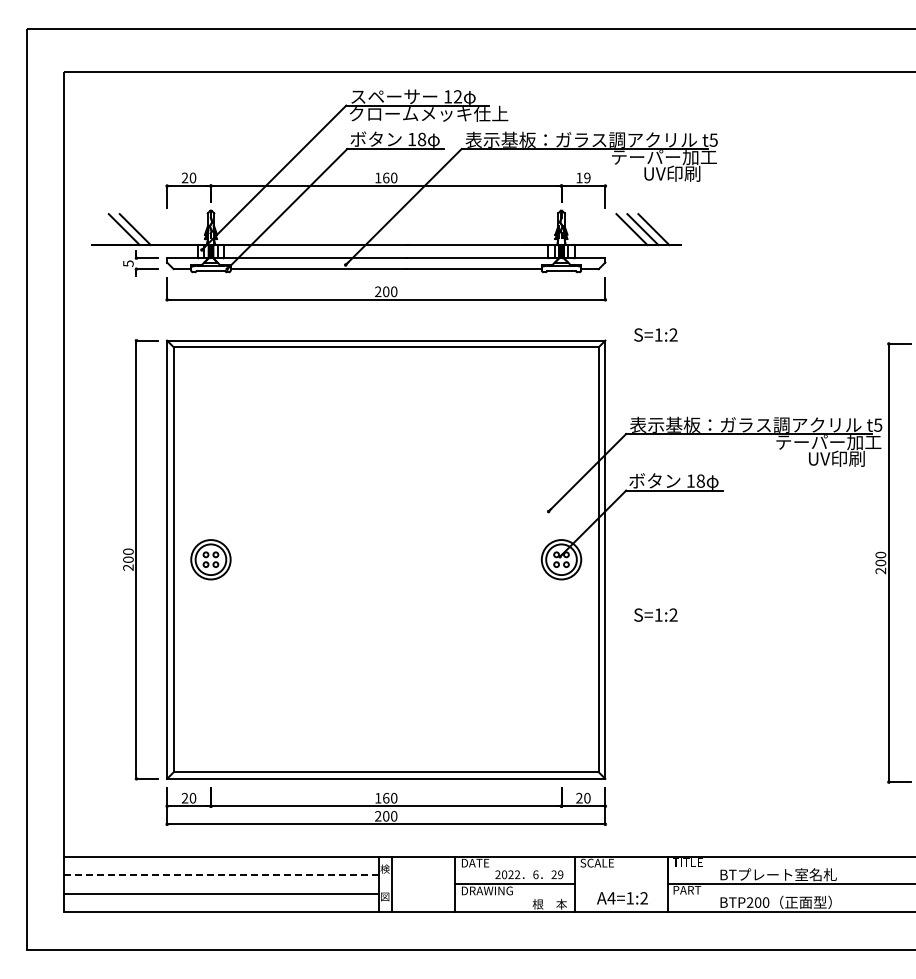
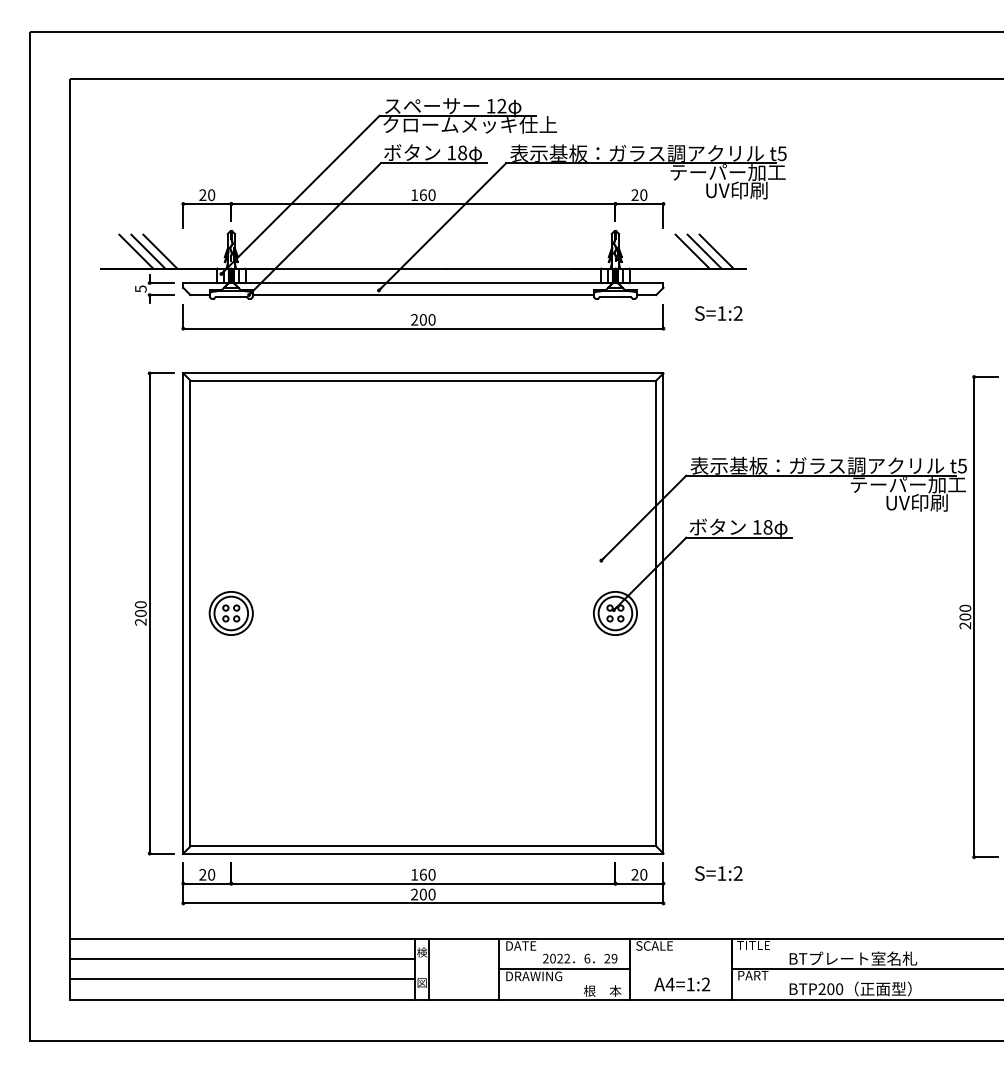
text: (583, 177) -> (639, 194), 19 -> 20
line: (145, 229) -> (159, 251), added
text: (655, 334) -> (718, 312), moved
text: (655, 614) -> (718, 872), moved
line: (221, 875) -> (242, 959), dashed -> solid

